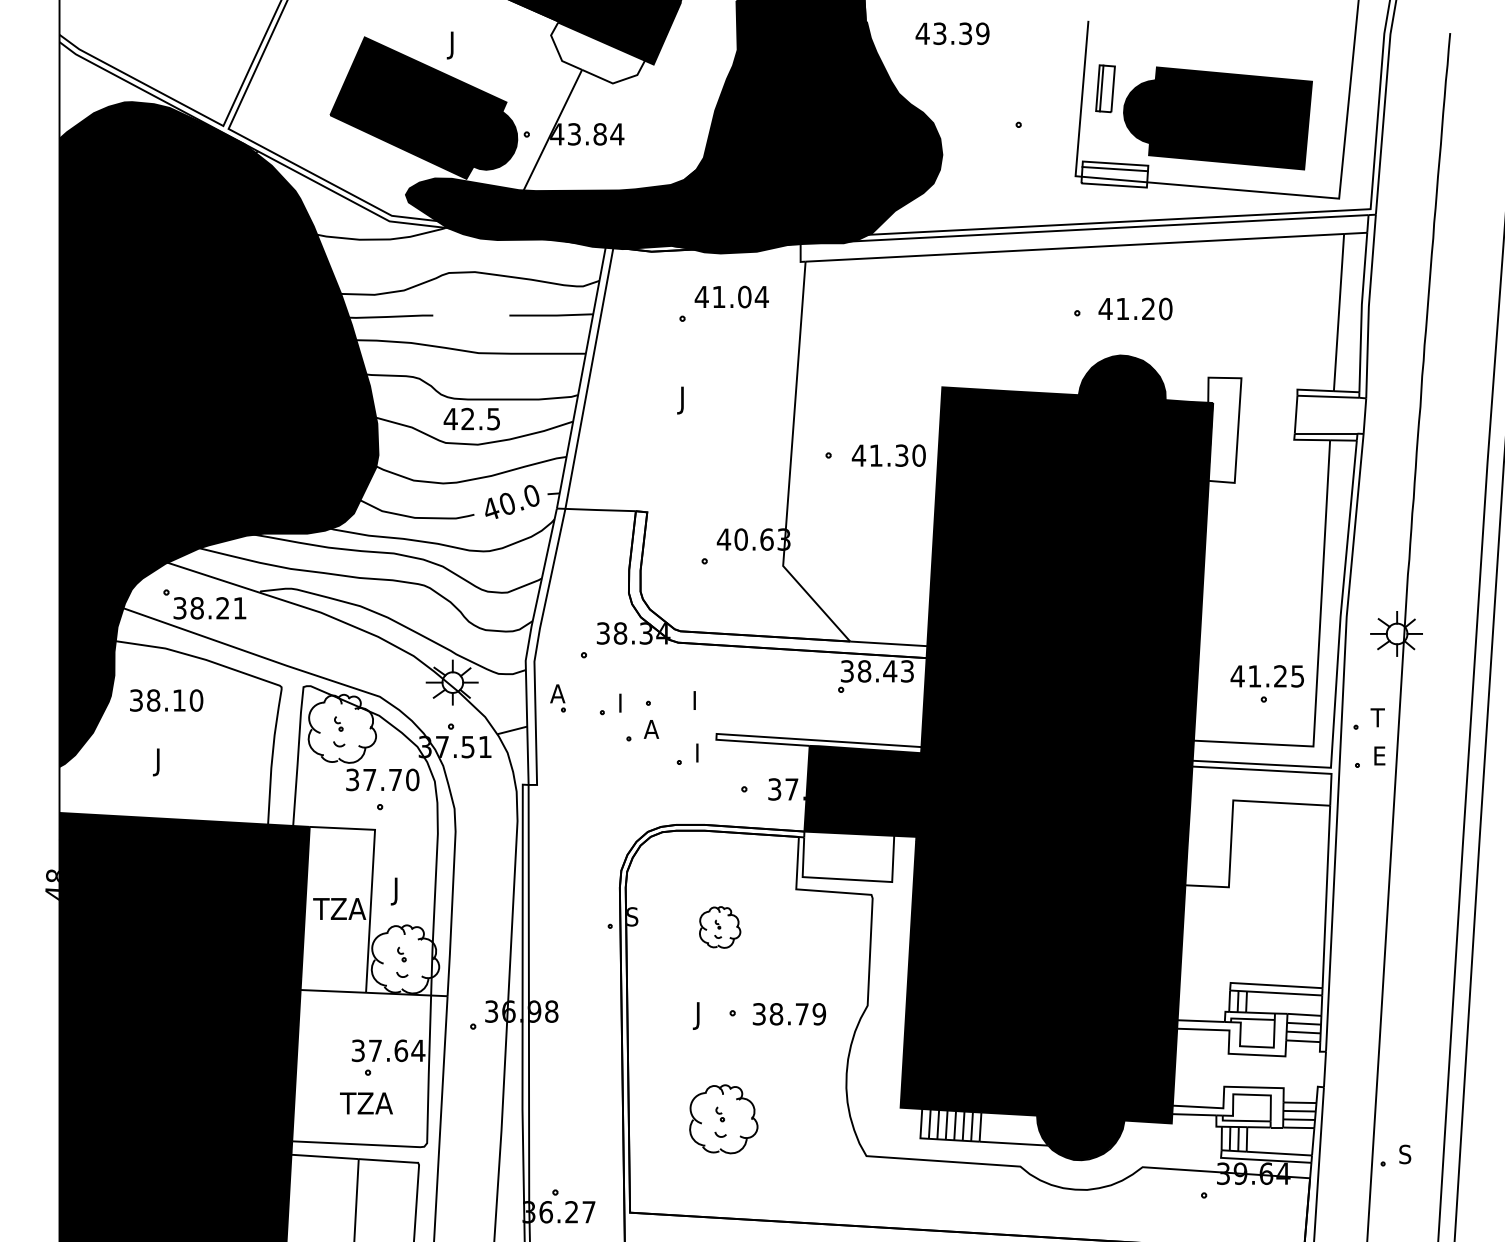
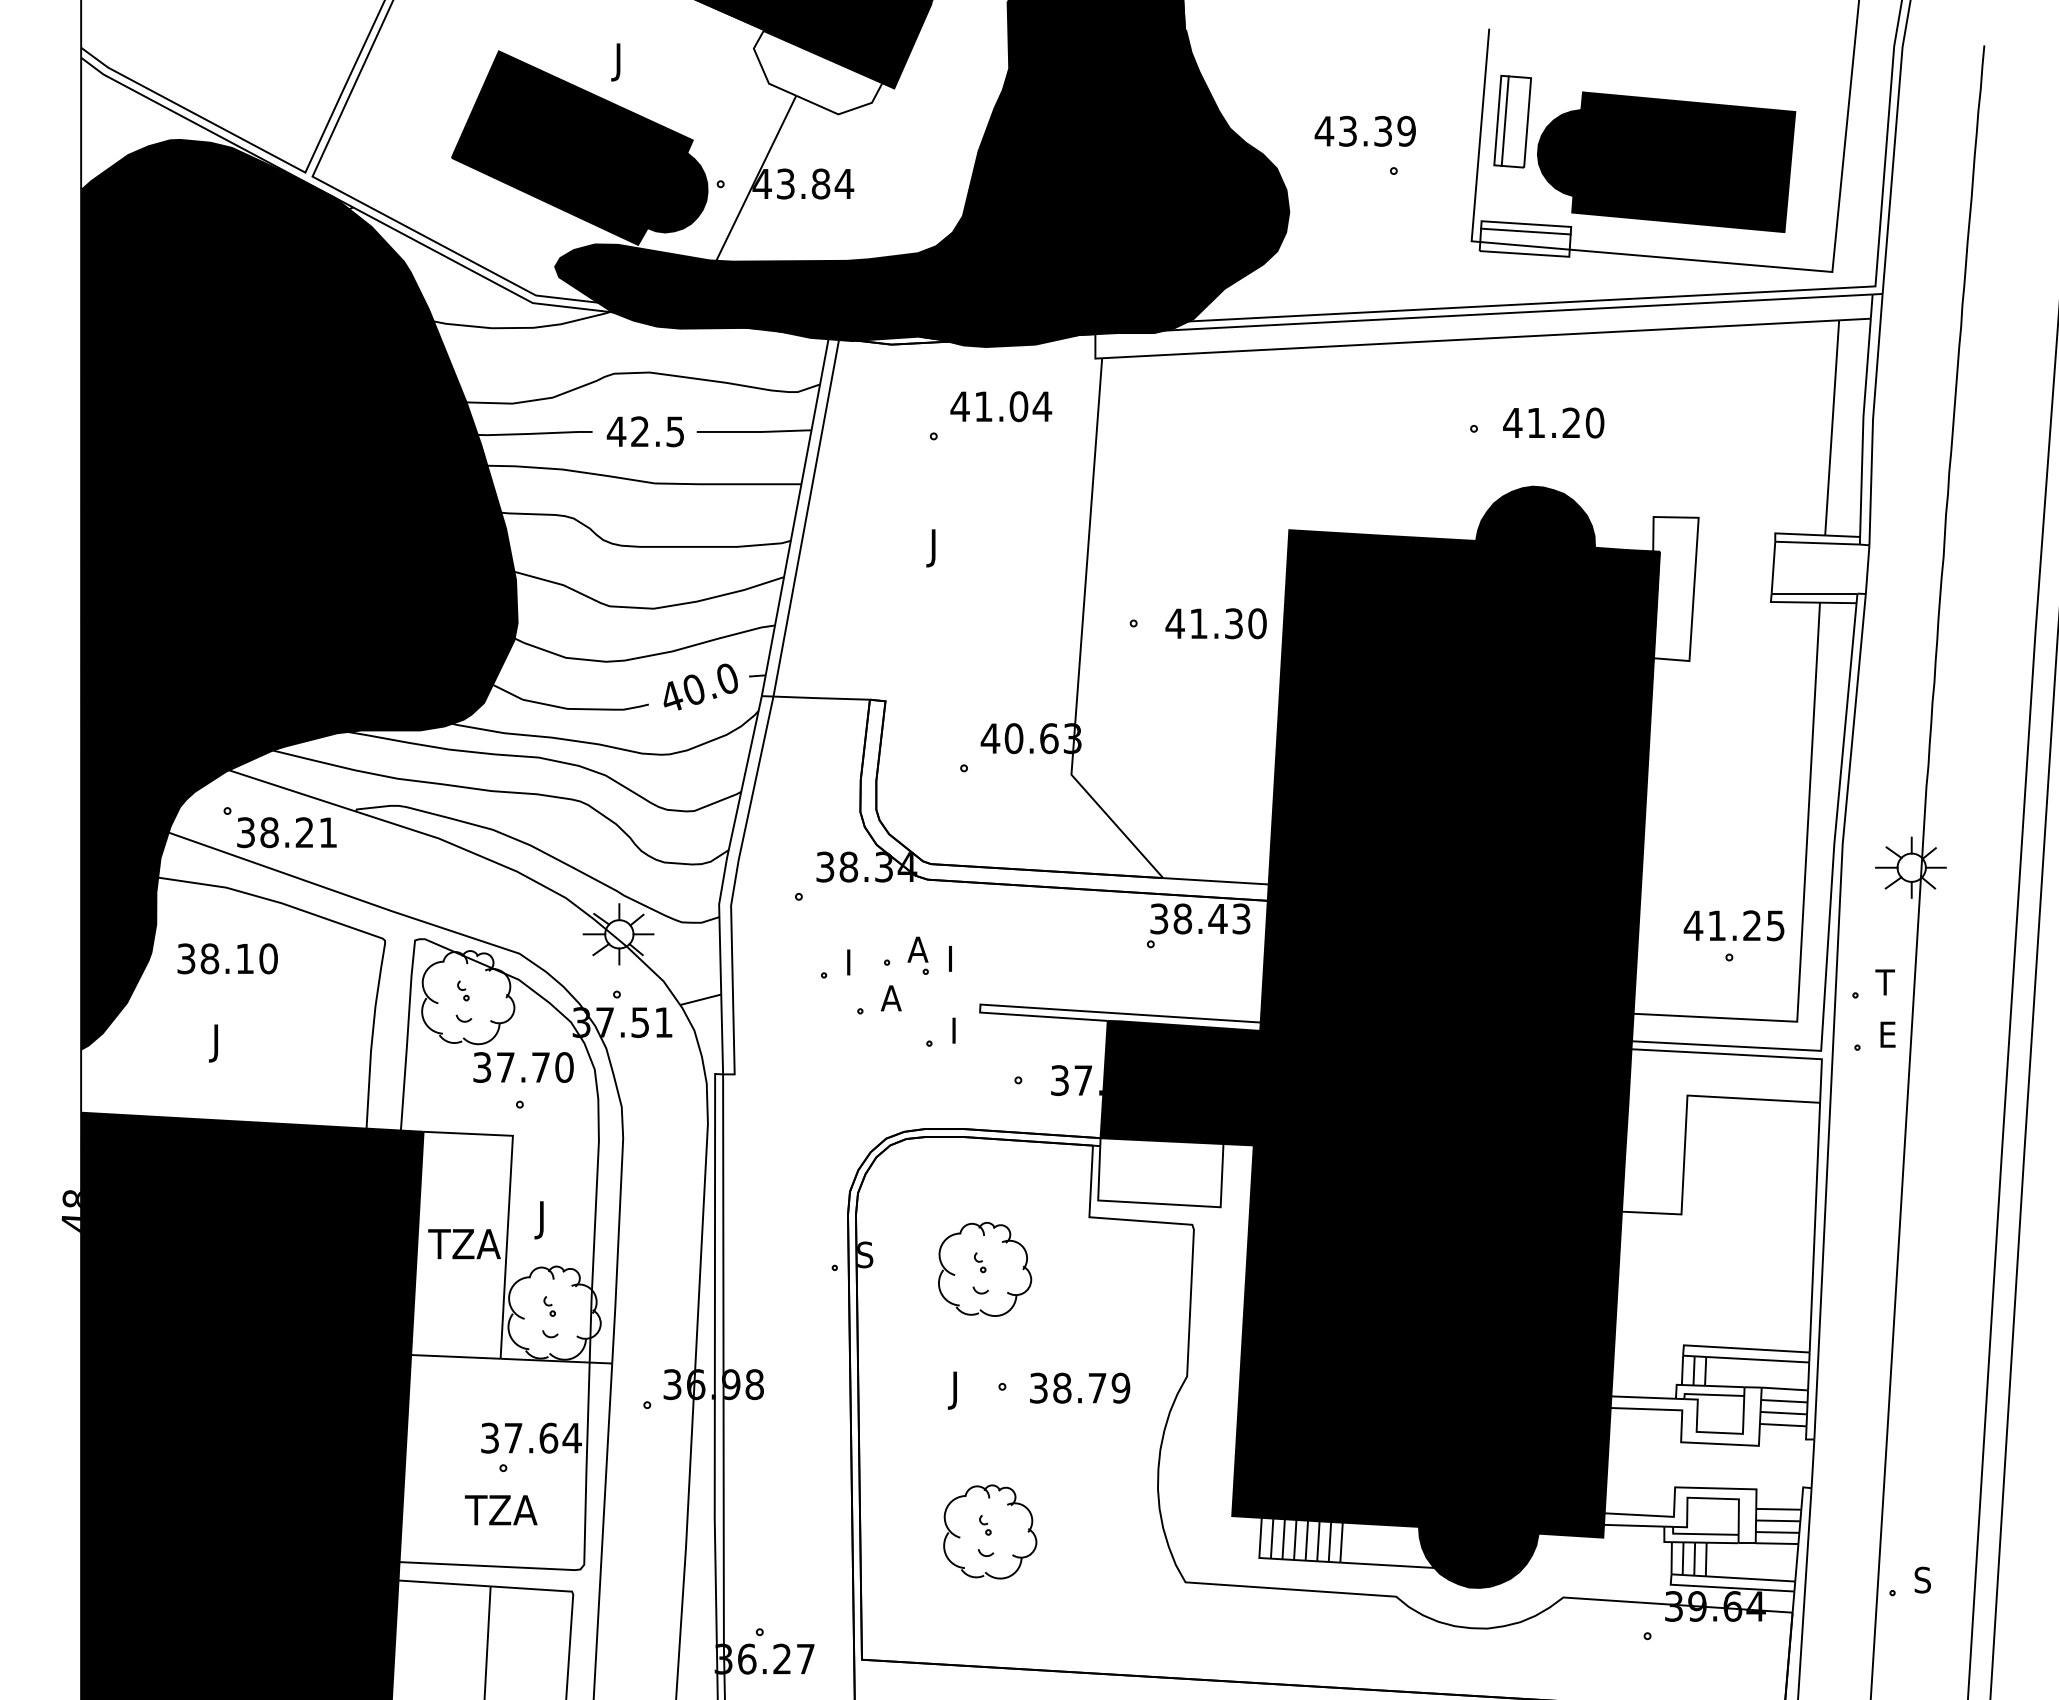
text: (951, 33) -> (1364, 130), moved
part: (1105, 88) -> (1512, 121), size x1.43
text: (471, 418) -> (644, 431), moved
part: (557, 698) -> (917, 955), moved
part: (720, 927) -> (985, 1269), size x1.67

